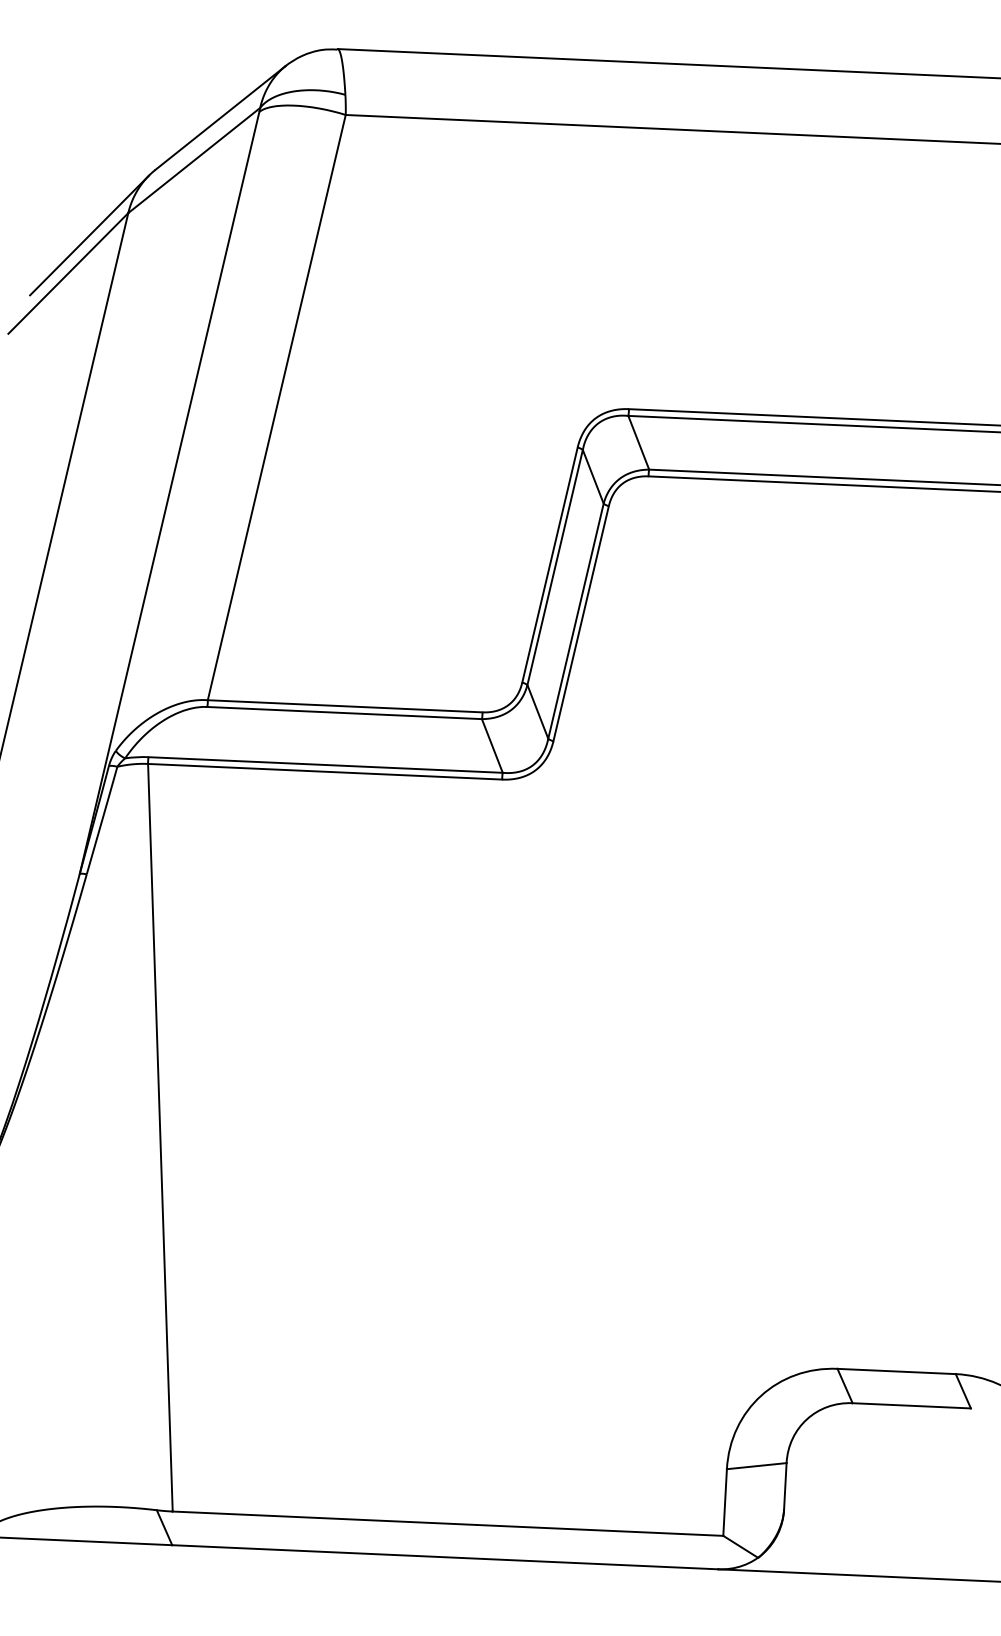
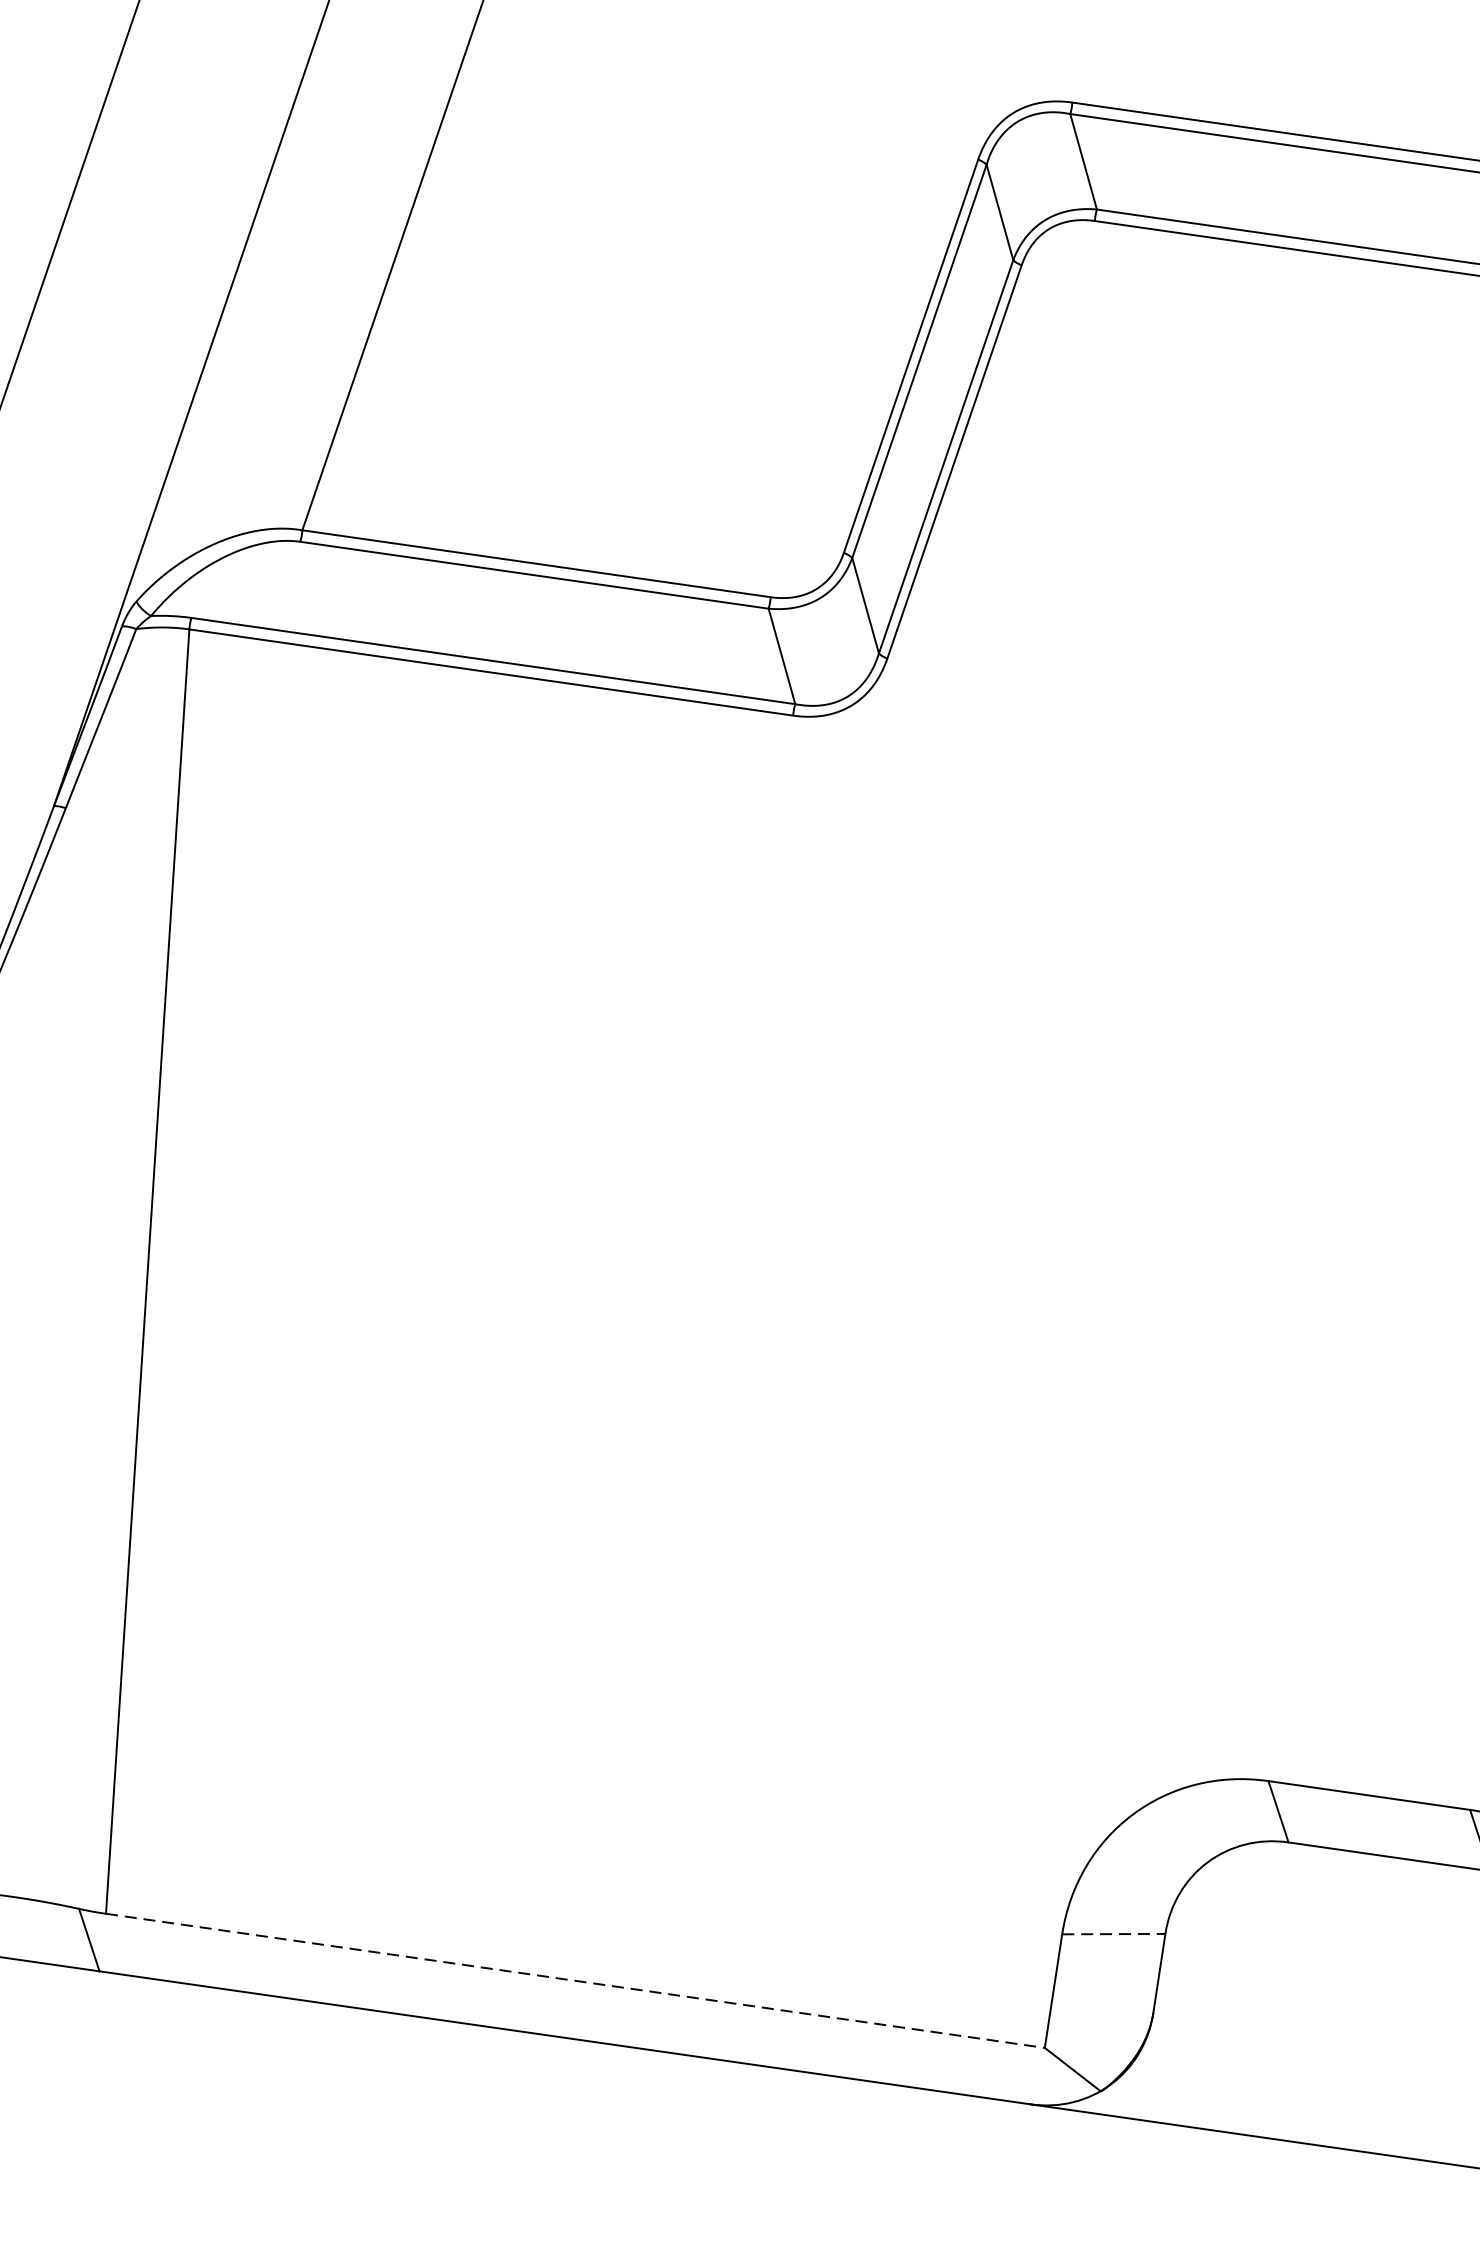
line: (756, 1466) -> (1113, 1934), solid -> dashed
line: (448, 1523) -> (576, 1980), solid -> dashed

